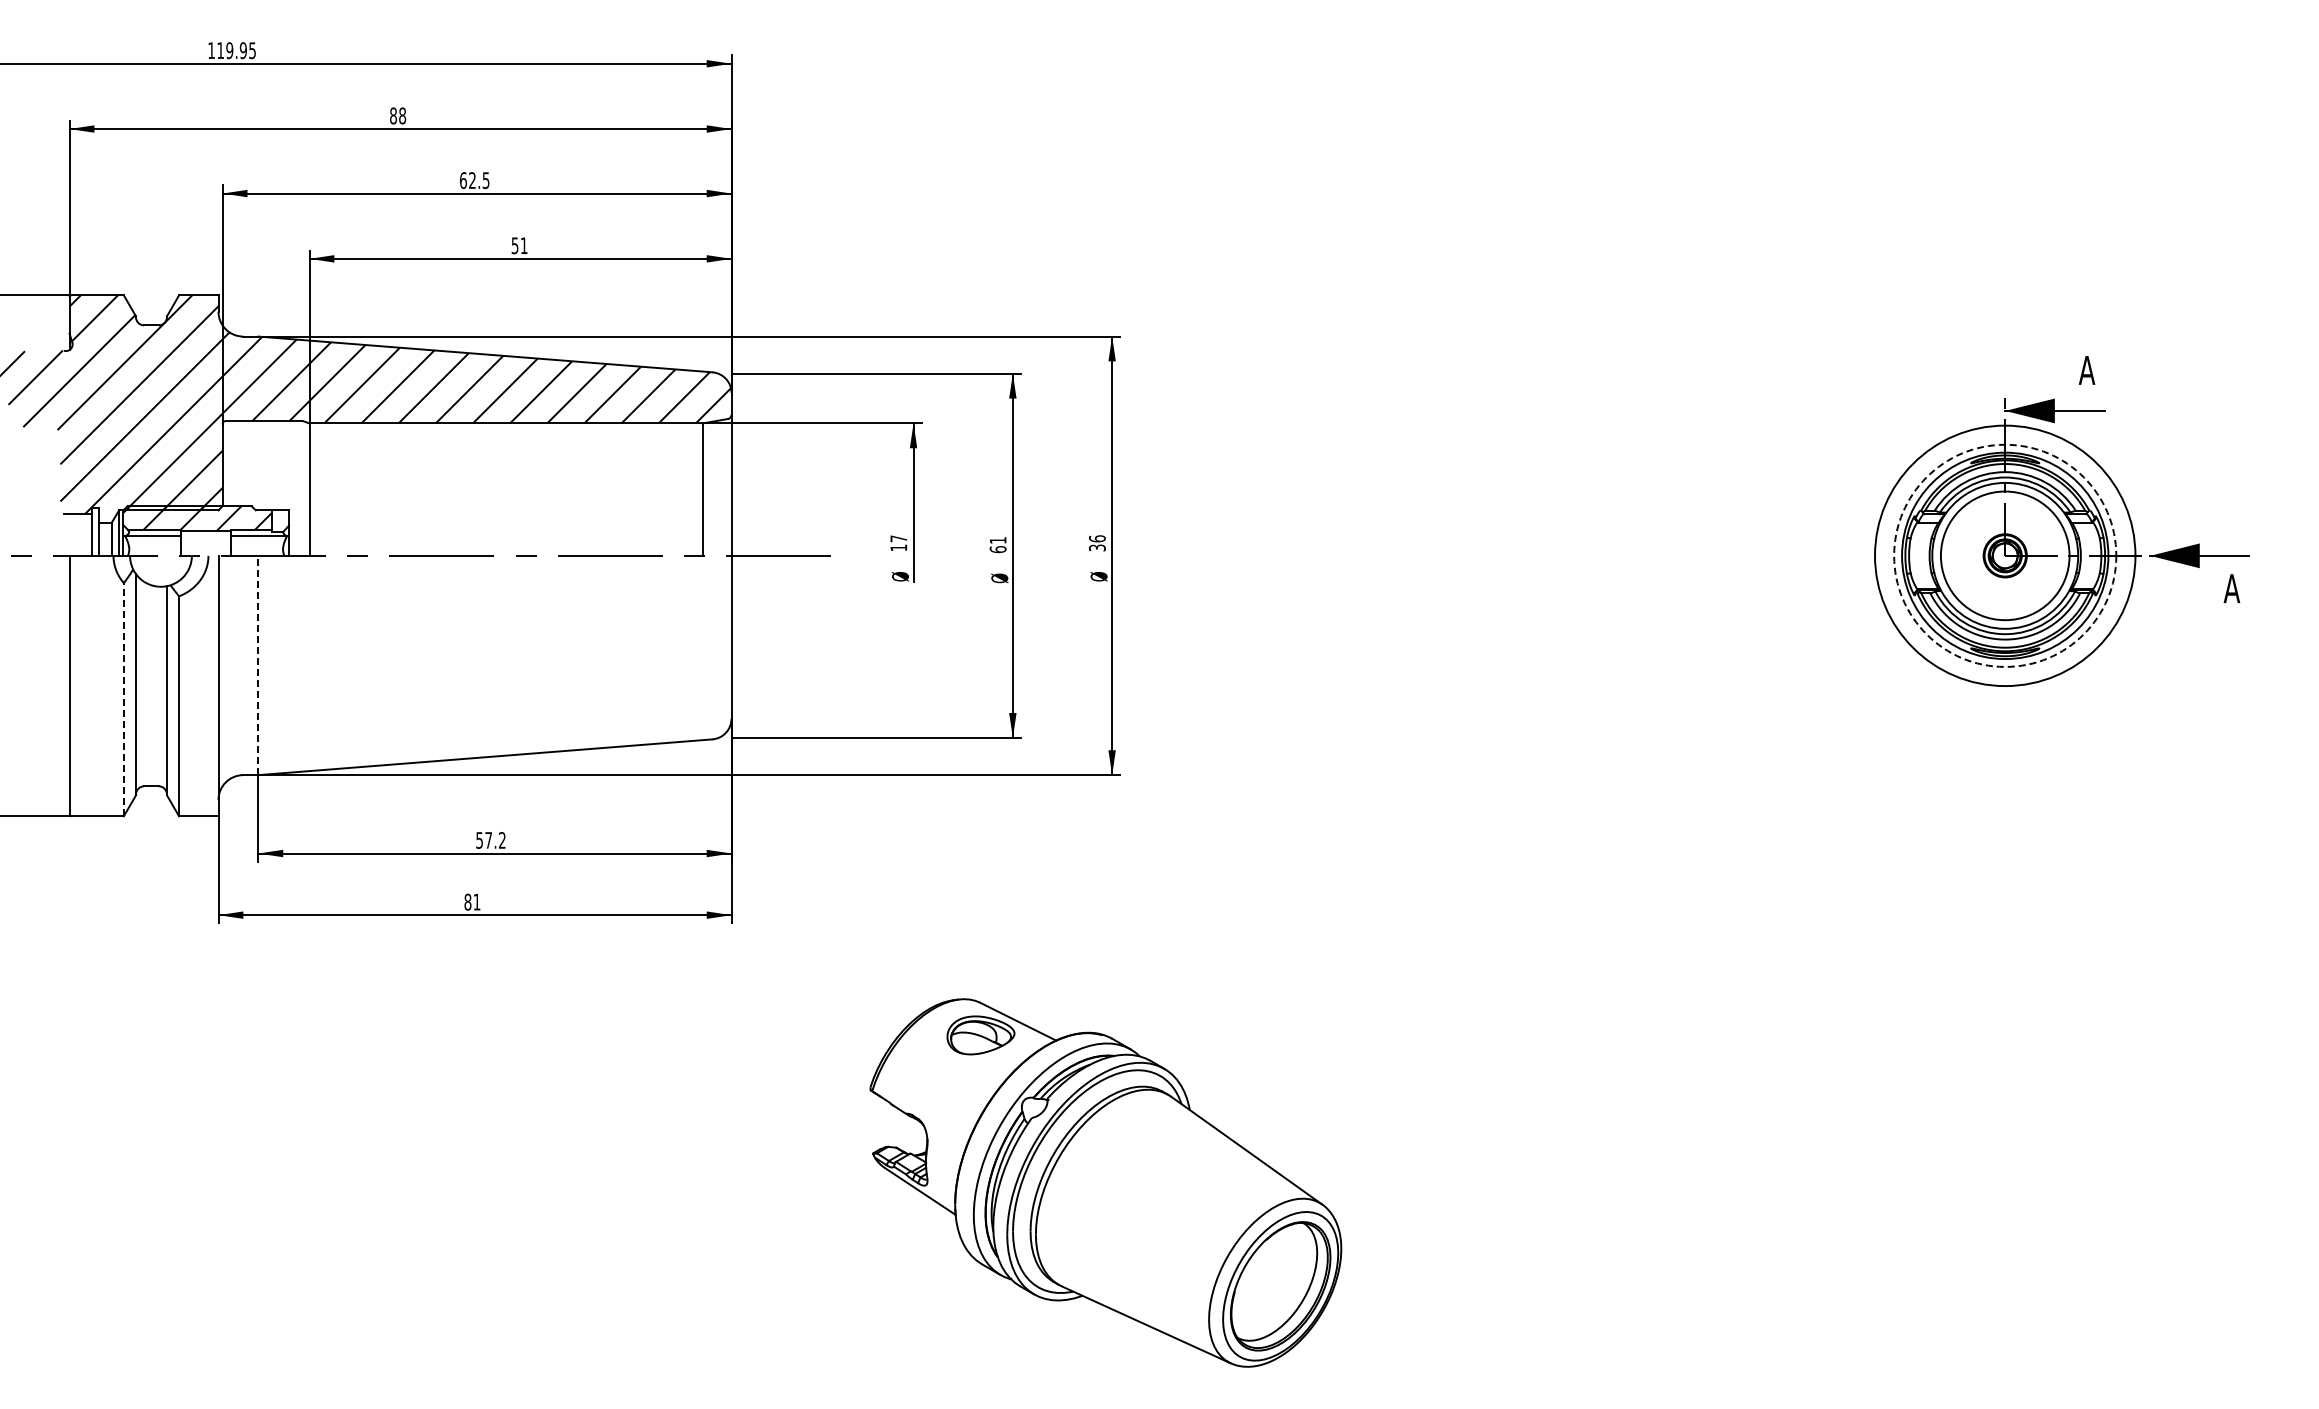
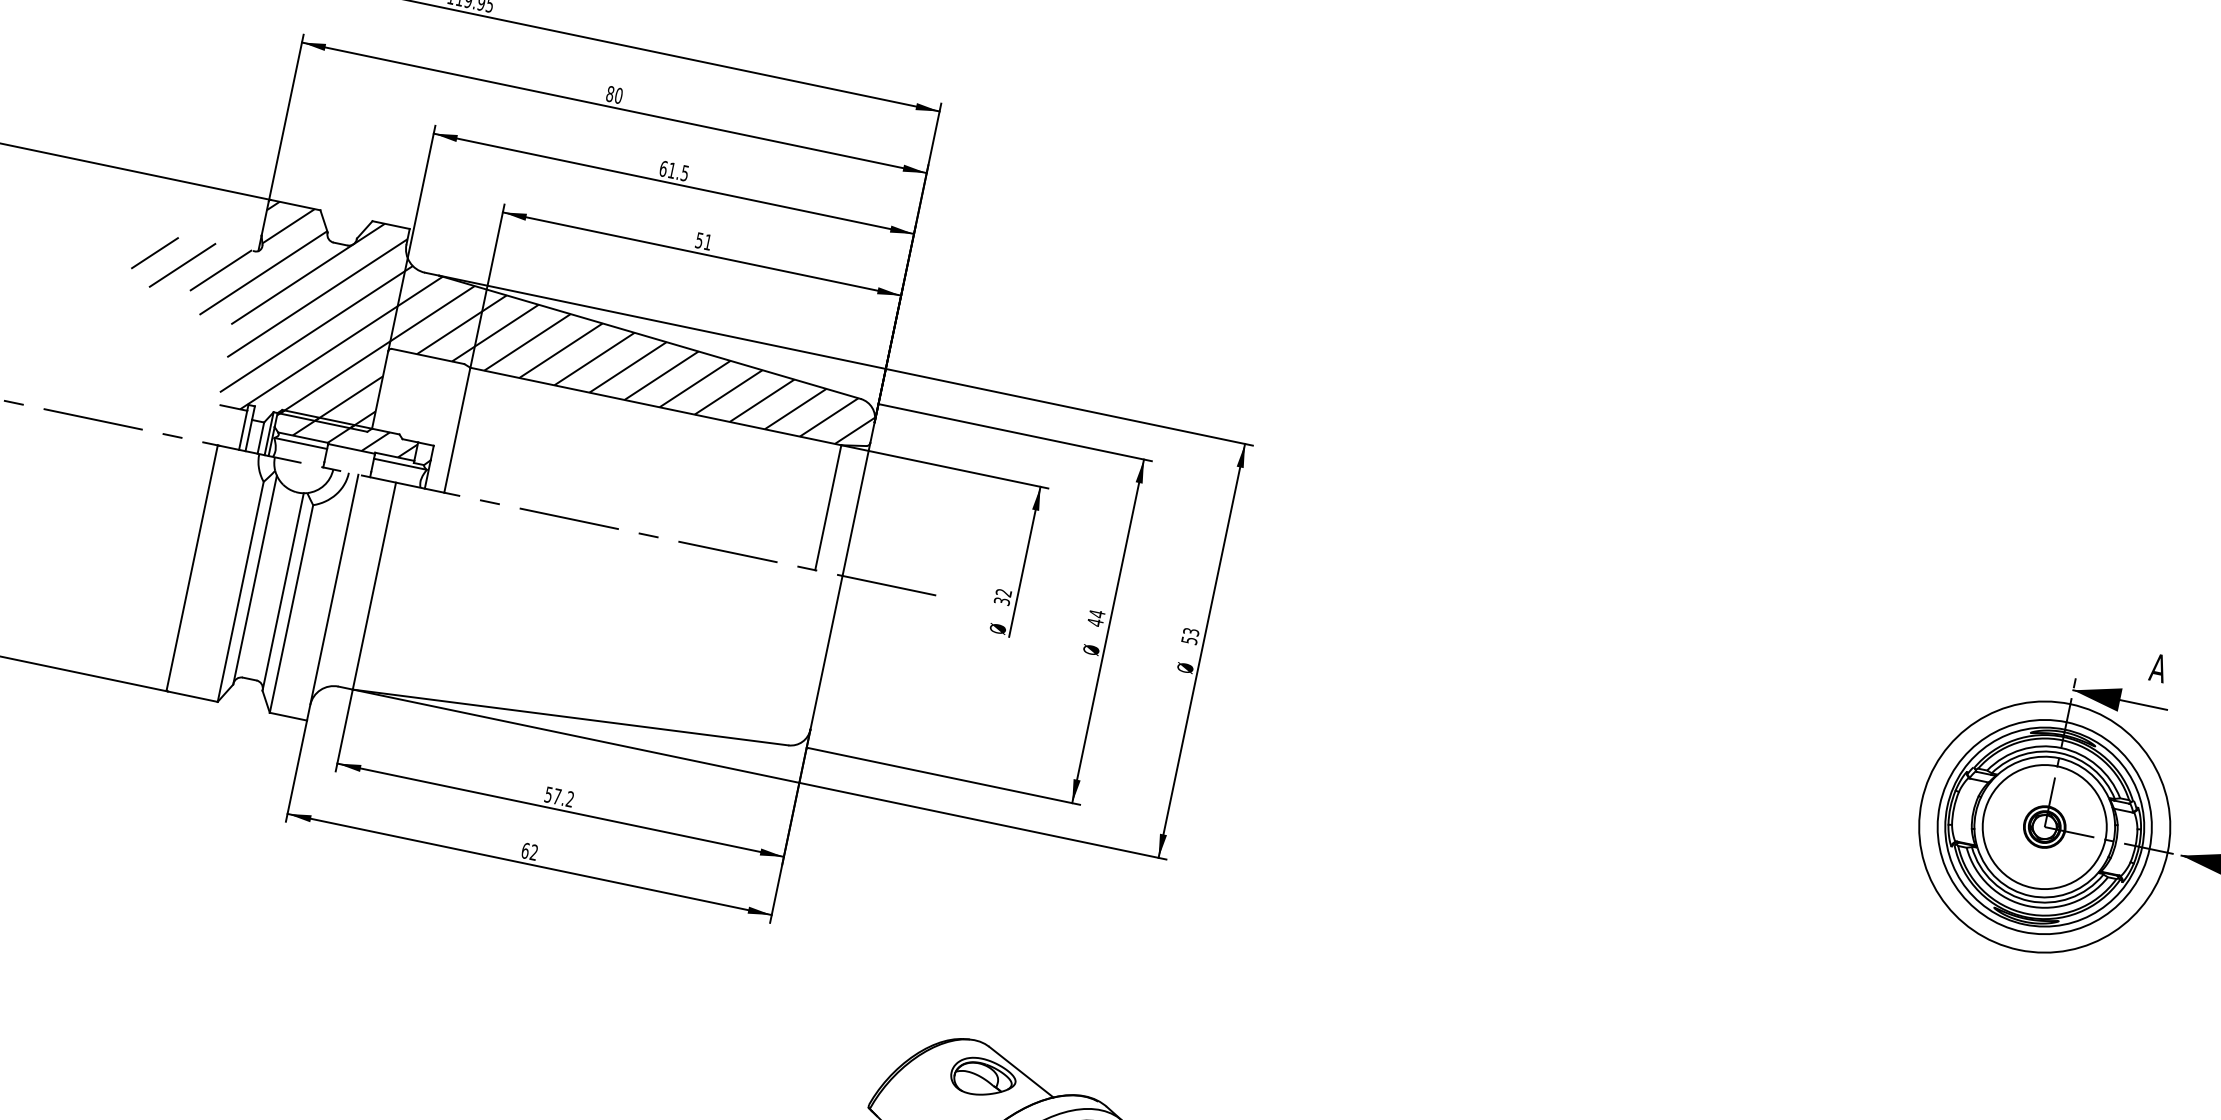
text: (402, 115) -> (618, 95), 88 -> 80
text: (472, 180) -> (672, 170), 62.5 -> 61.5
text: (898, 543) -> (1002, 597), 17 -> 32
text: (1096, 543) -> (1189, 636), 36 -> 53
text: (997, 544) -> (1095, 617), 61 -> 44
circle: (2005, 555) -> (2045, 826), dashed -> solid
line: (258, 665) -> (374, 586), dashed -> solid
line: (123, 699) -> (240, 591), dashed -> solid
text: (472, 901) -> (529, 851), 81 -> 62

